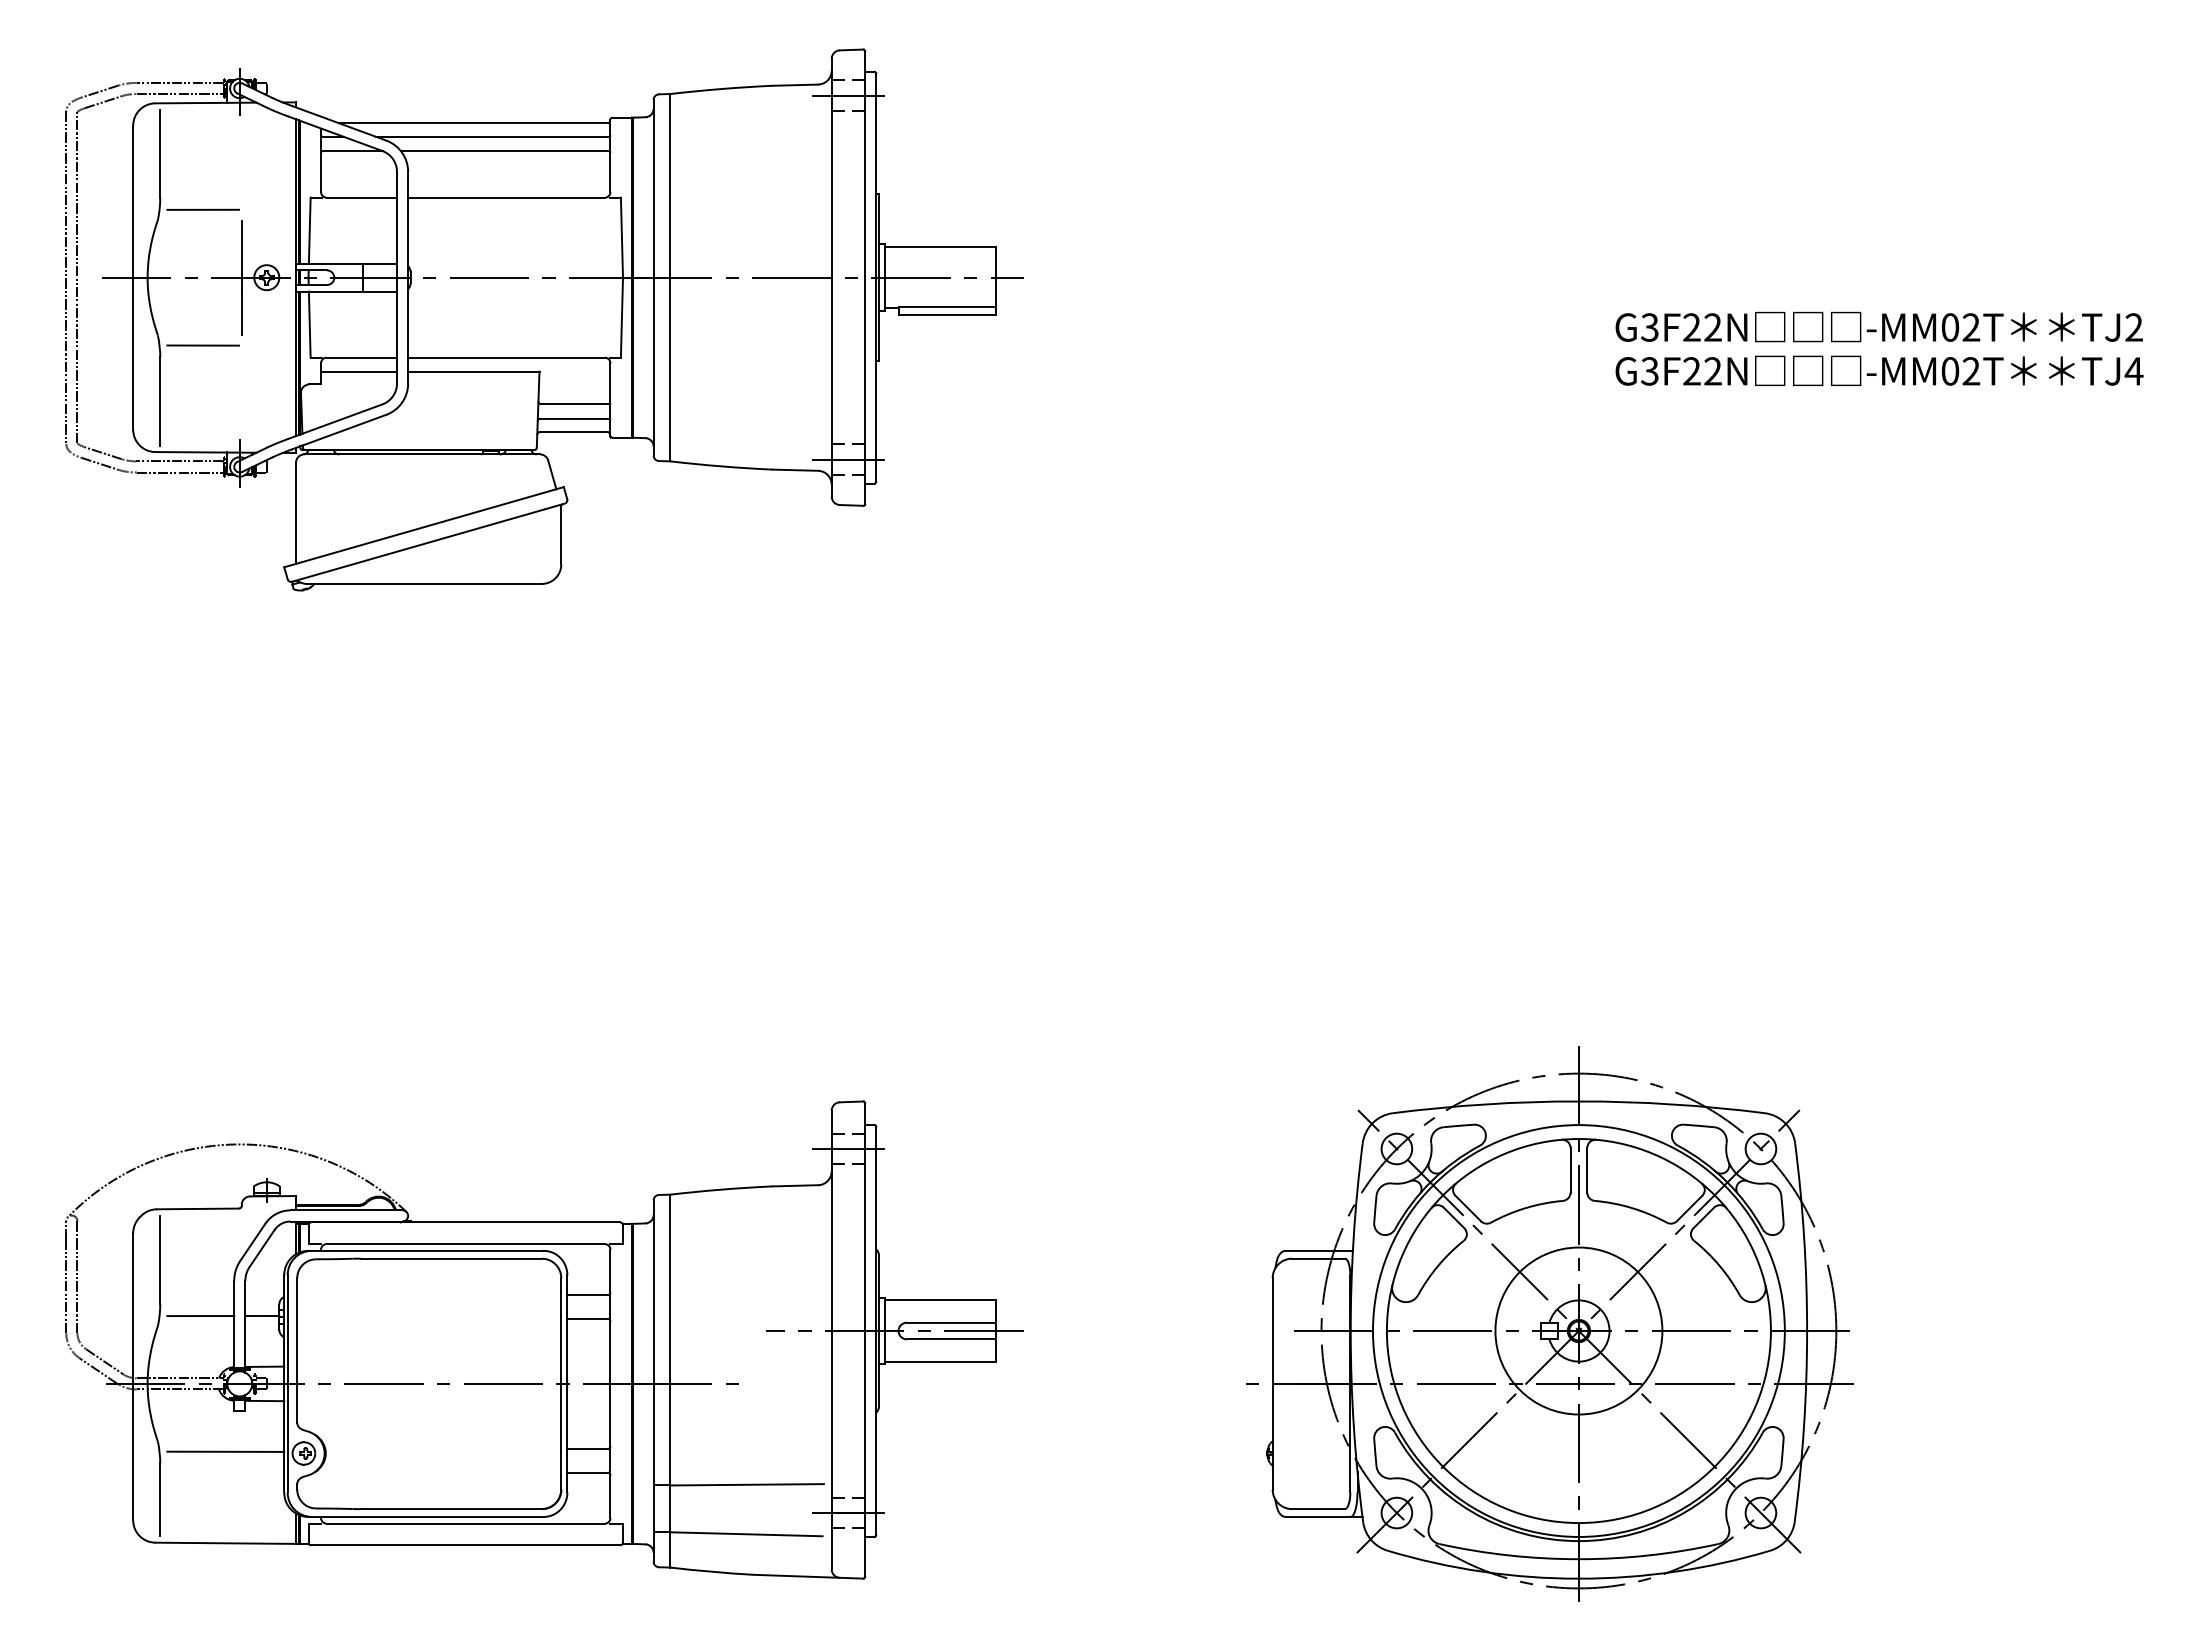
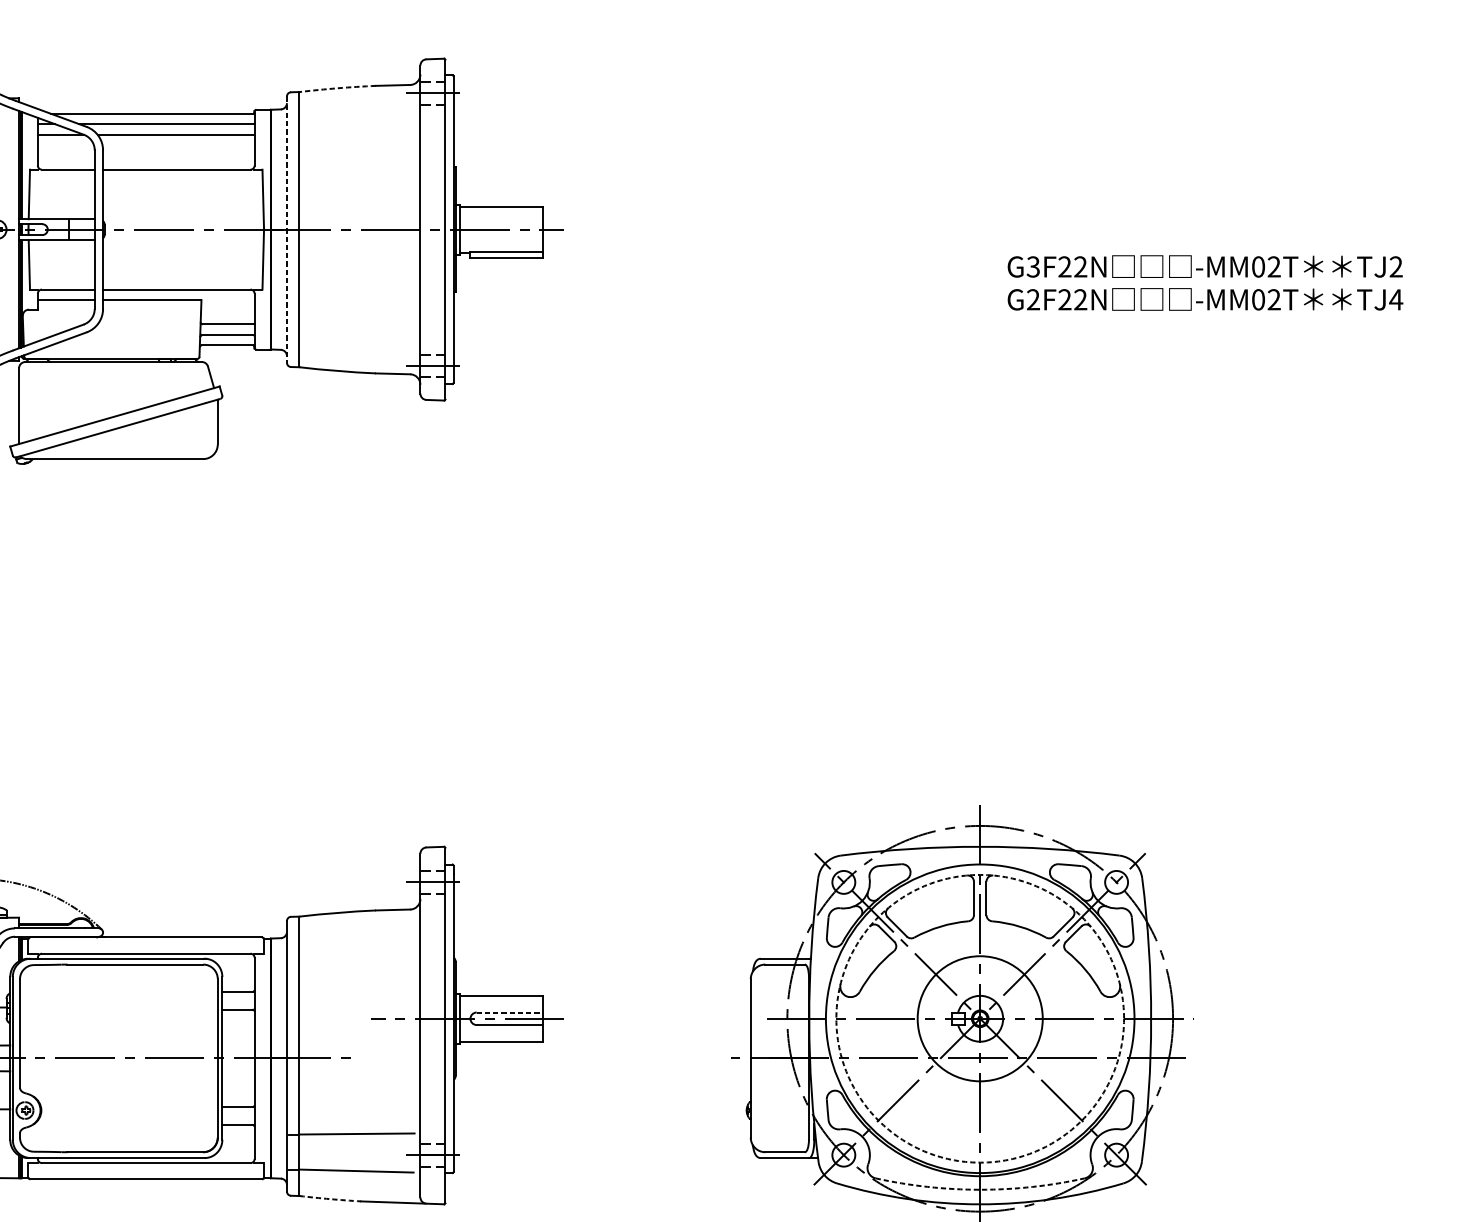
arc: (721, 89) -> (337, 88), solid -> dashed
line: (653, 277) -> (286, 229), solid -> dashed
text: (1649, 371) -> (1033, 299), G3F22N -> G2F22N
line: (951, 1322) -> (510, 1012), solid -> dashed
circle: (1578, 1331) -> (979, 1019), solid -> dashed
arc: (1578, 1559) -> (979, 1189), solid -> dashed
arc: (711, 1571) -> (330, 1198), solid -> dashed

